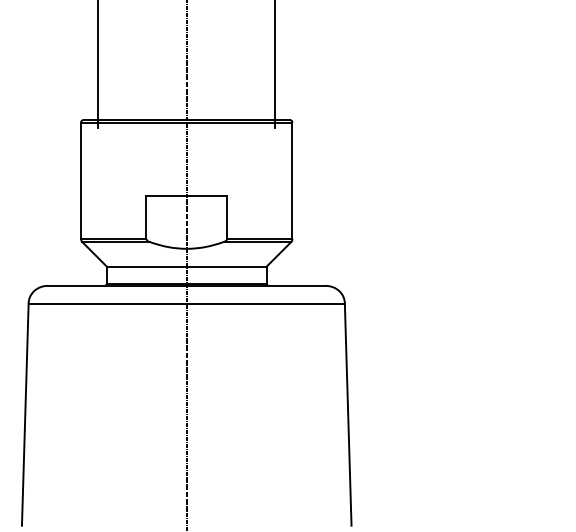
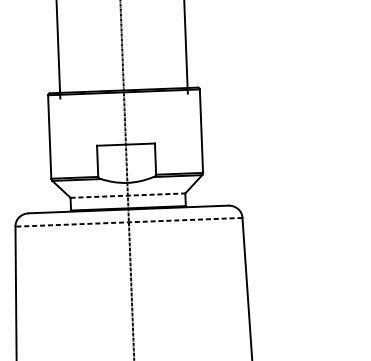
line: (186, 266) -> (127, 195), solid -> dashed
line: (186, 303) -> (128, 222), solid -> dashed

